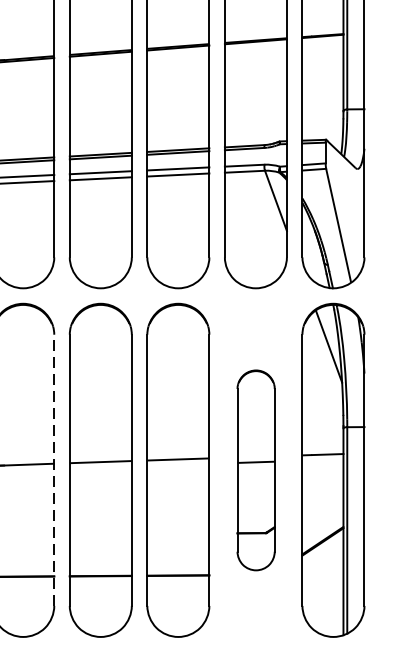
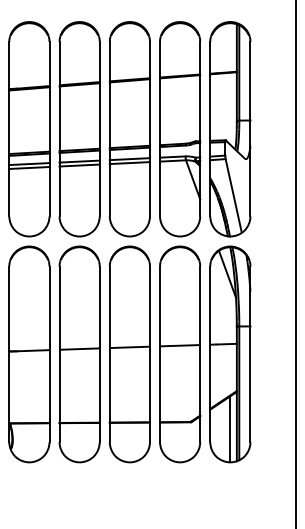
line: (54, 470) -> (49, 354), dashed -> solid
part: (256, 470) -> (180, 354), size x1.67
line: (333, 586) -> (230, 429), added

